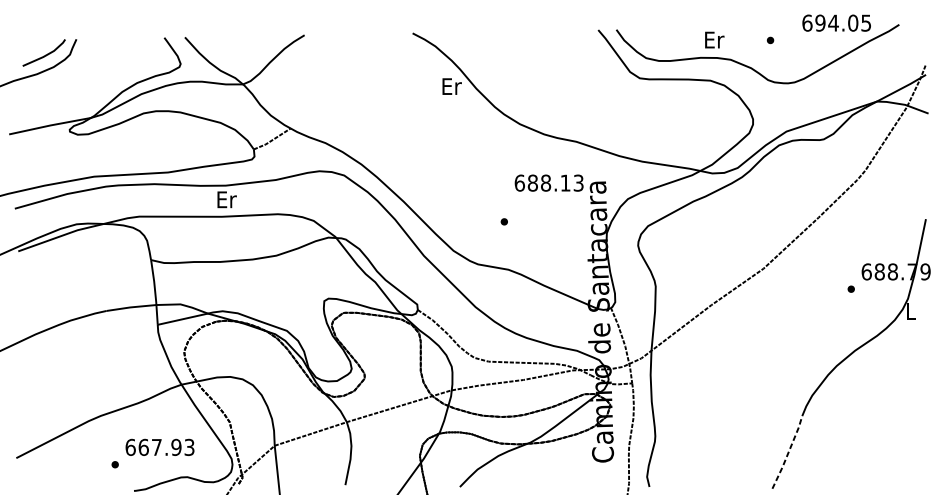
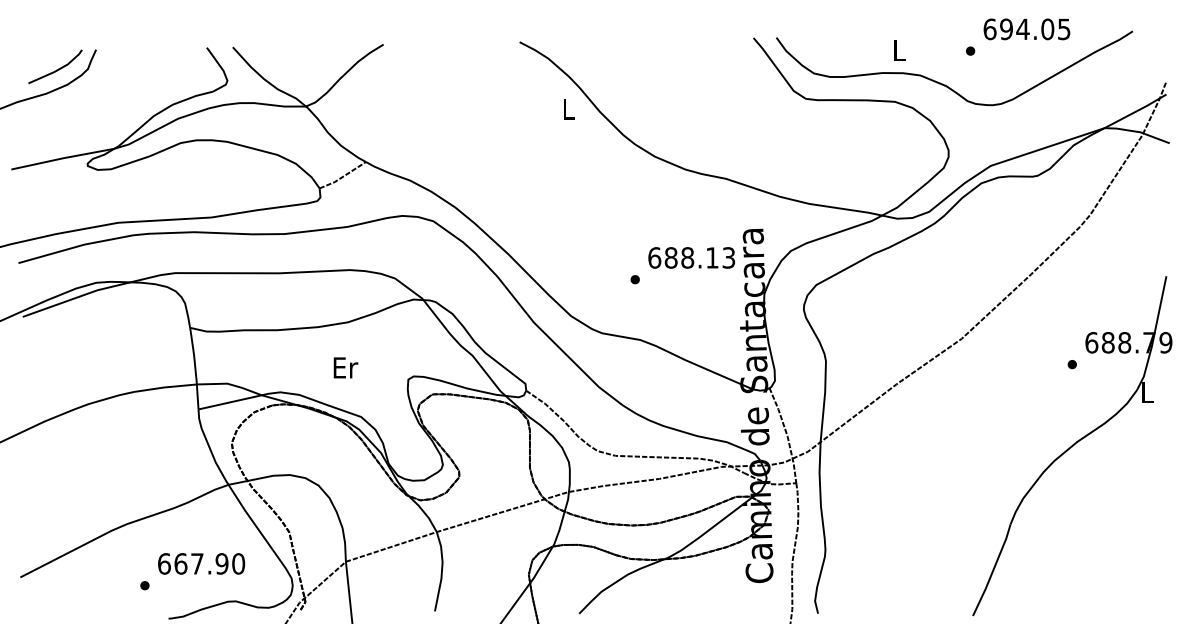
text: (836, 23) -> (1026, 29), moved
text: (714, 39) -> (900, 50), Er -> L
text: (452, 85) -> (569, 108), Er -> L
text: (549, 182) -> (691, 257), moved
text: (226, 199) -> (345, 367), moved
text: (189, 447) -> (238, 563), 667.93 -> 667.90
line: (788, 452) -> (993, 570), dashed -> solid

